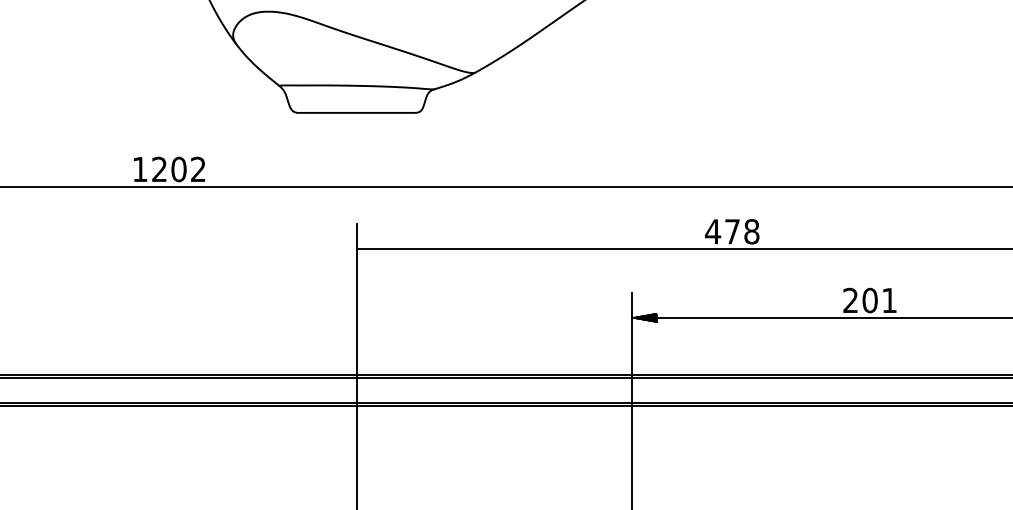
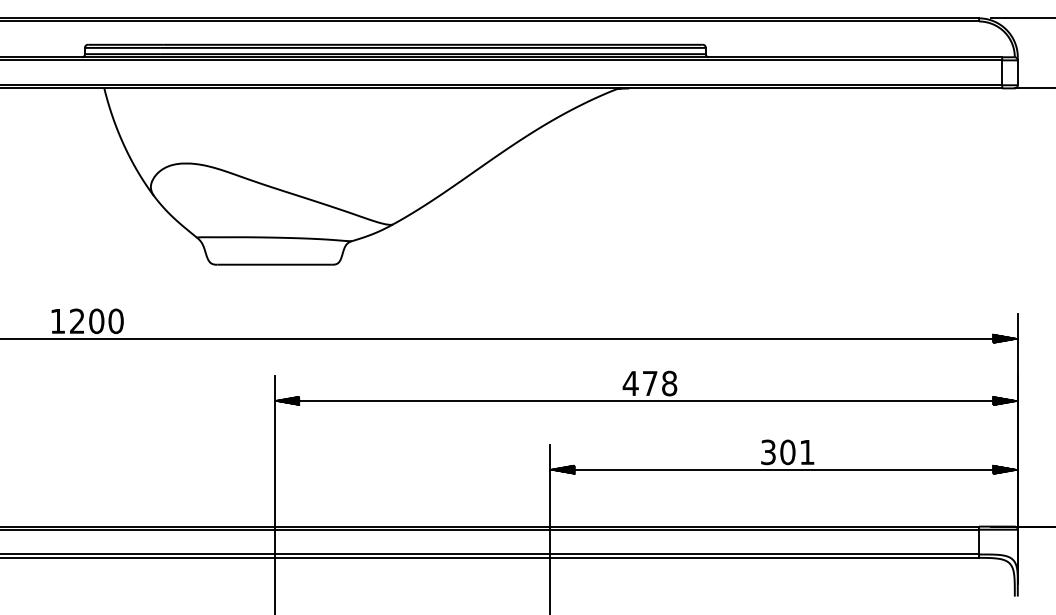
text: (197, 169) -> (115, 321), 1202 -> 1200
hatch: (368, 248) -> (286, 400), added
text: (850, 300) -> (768, 452), 201 -> 301

